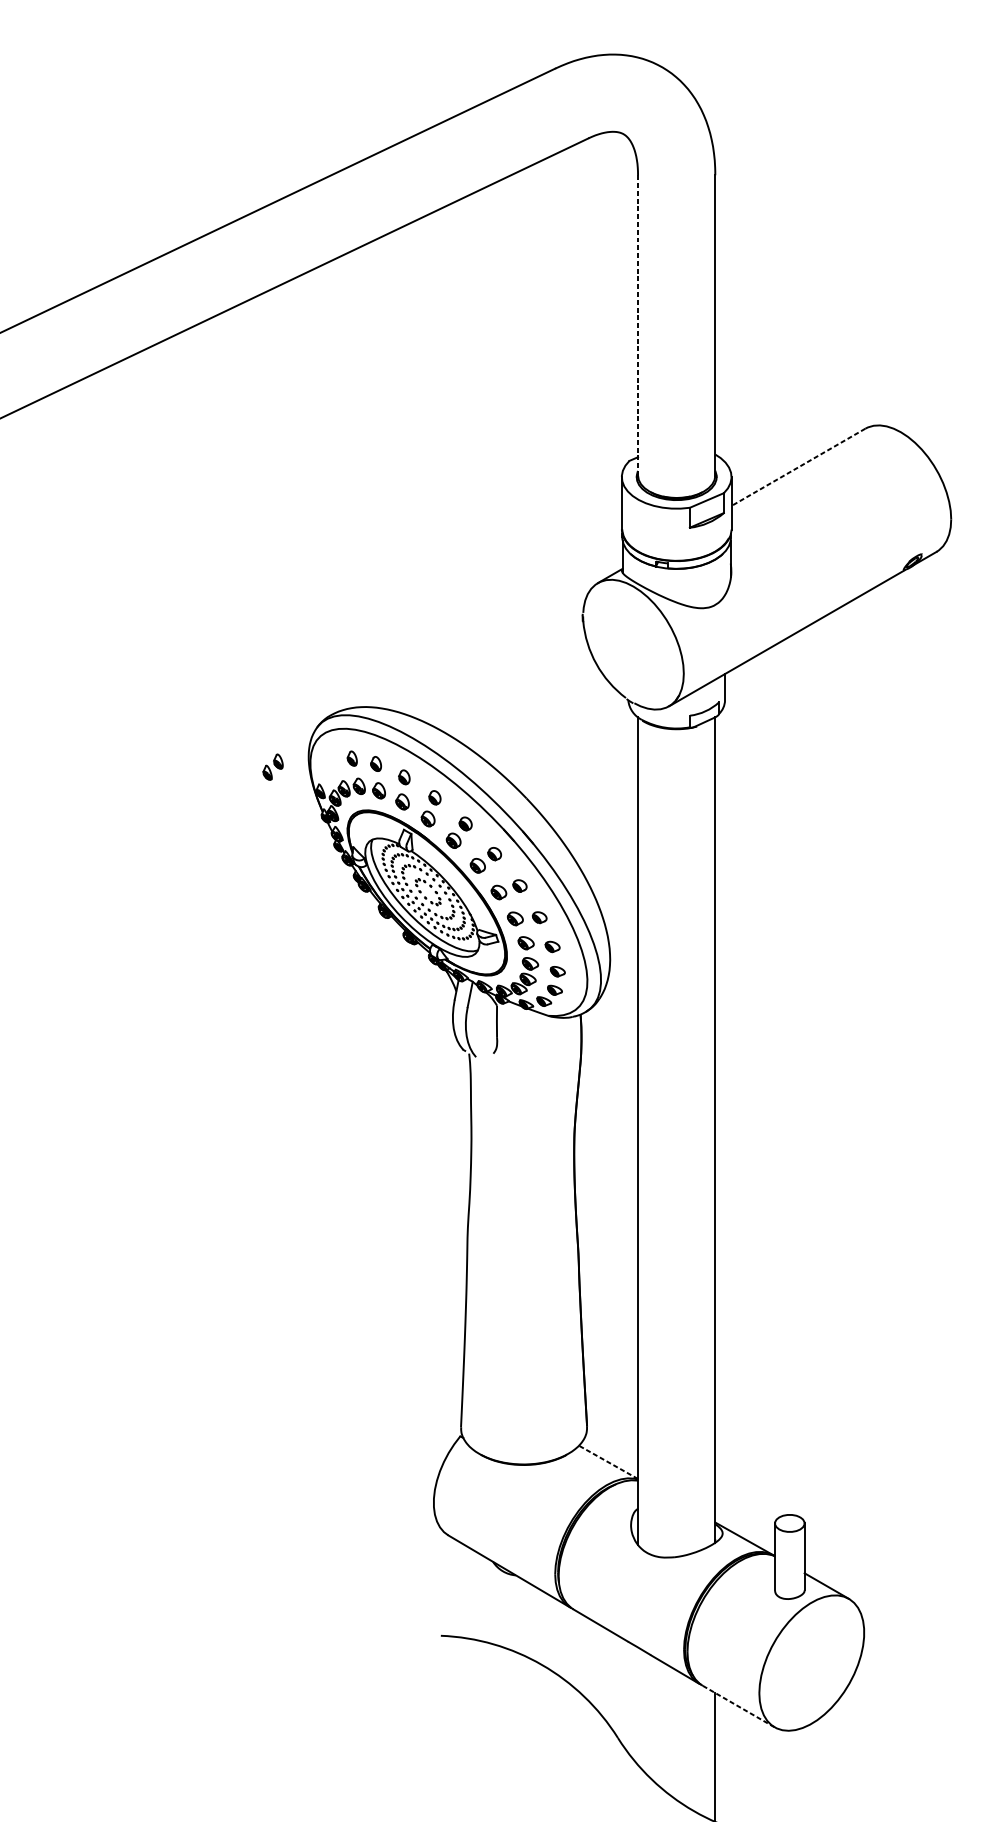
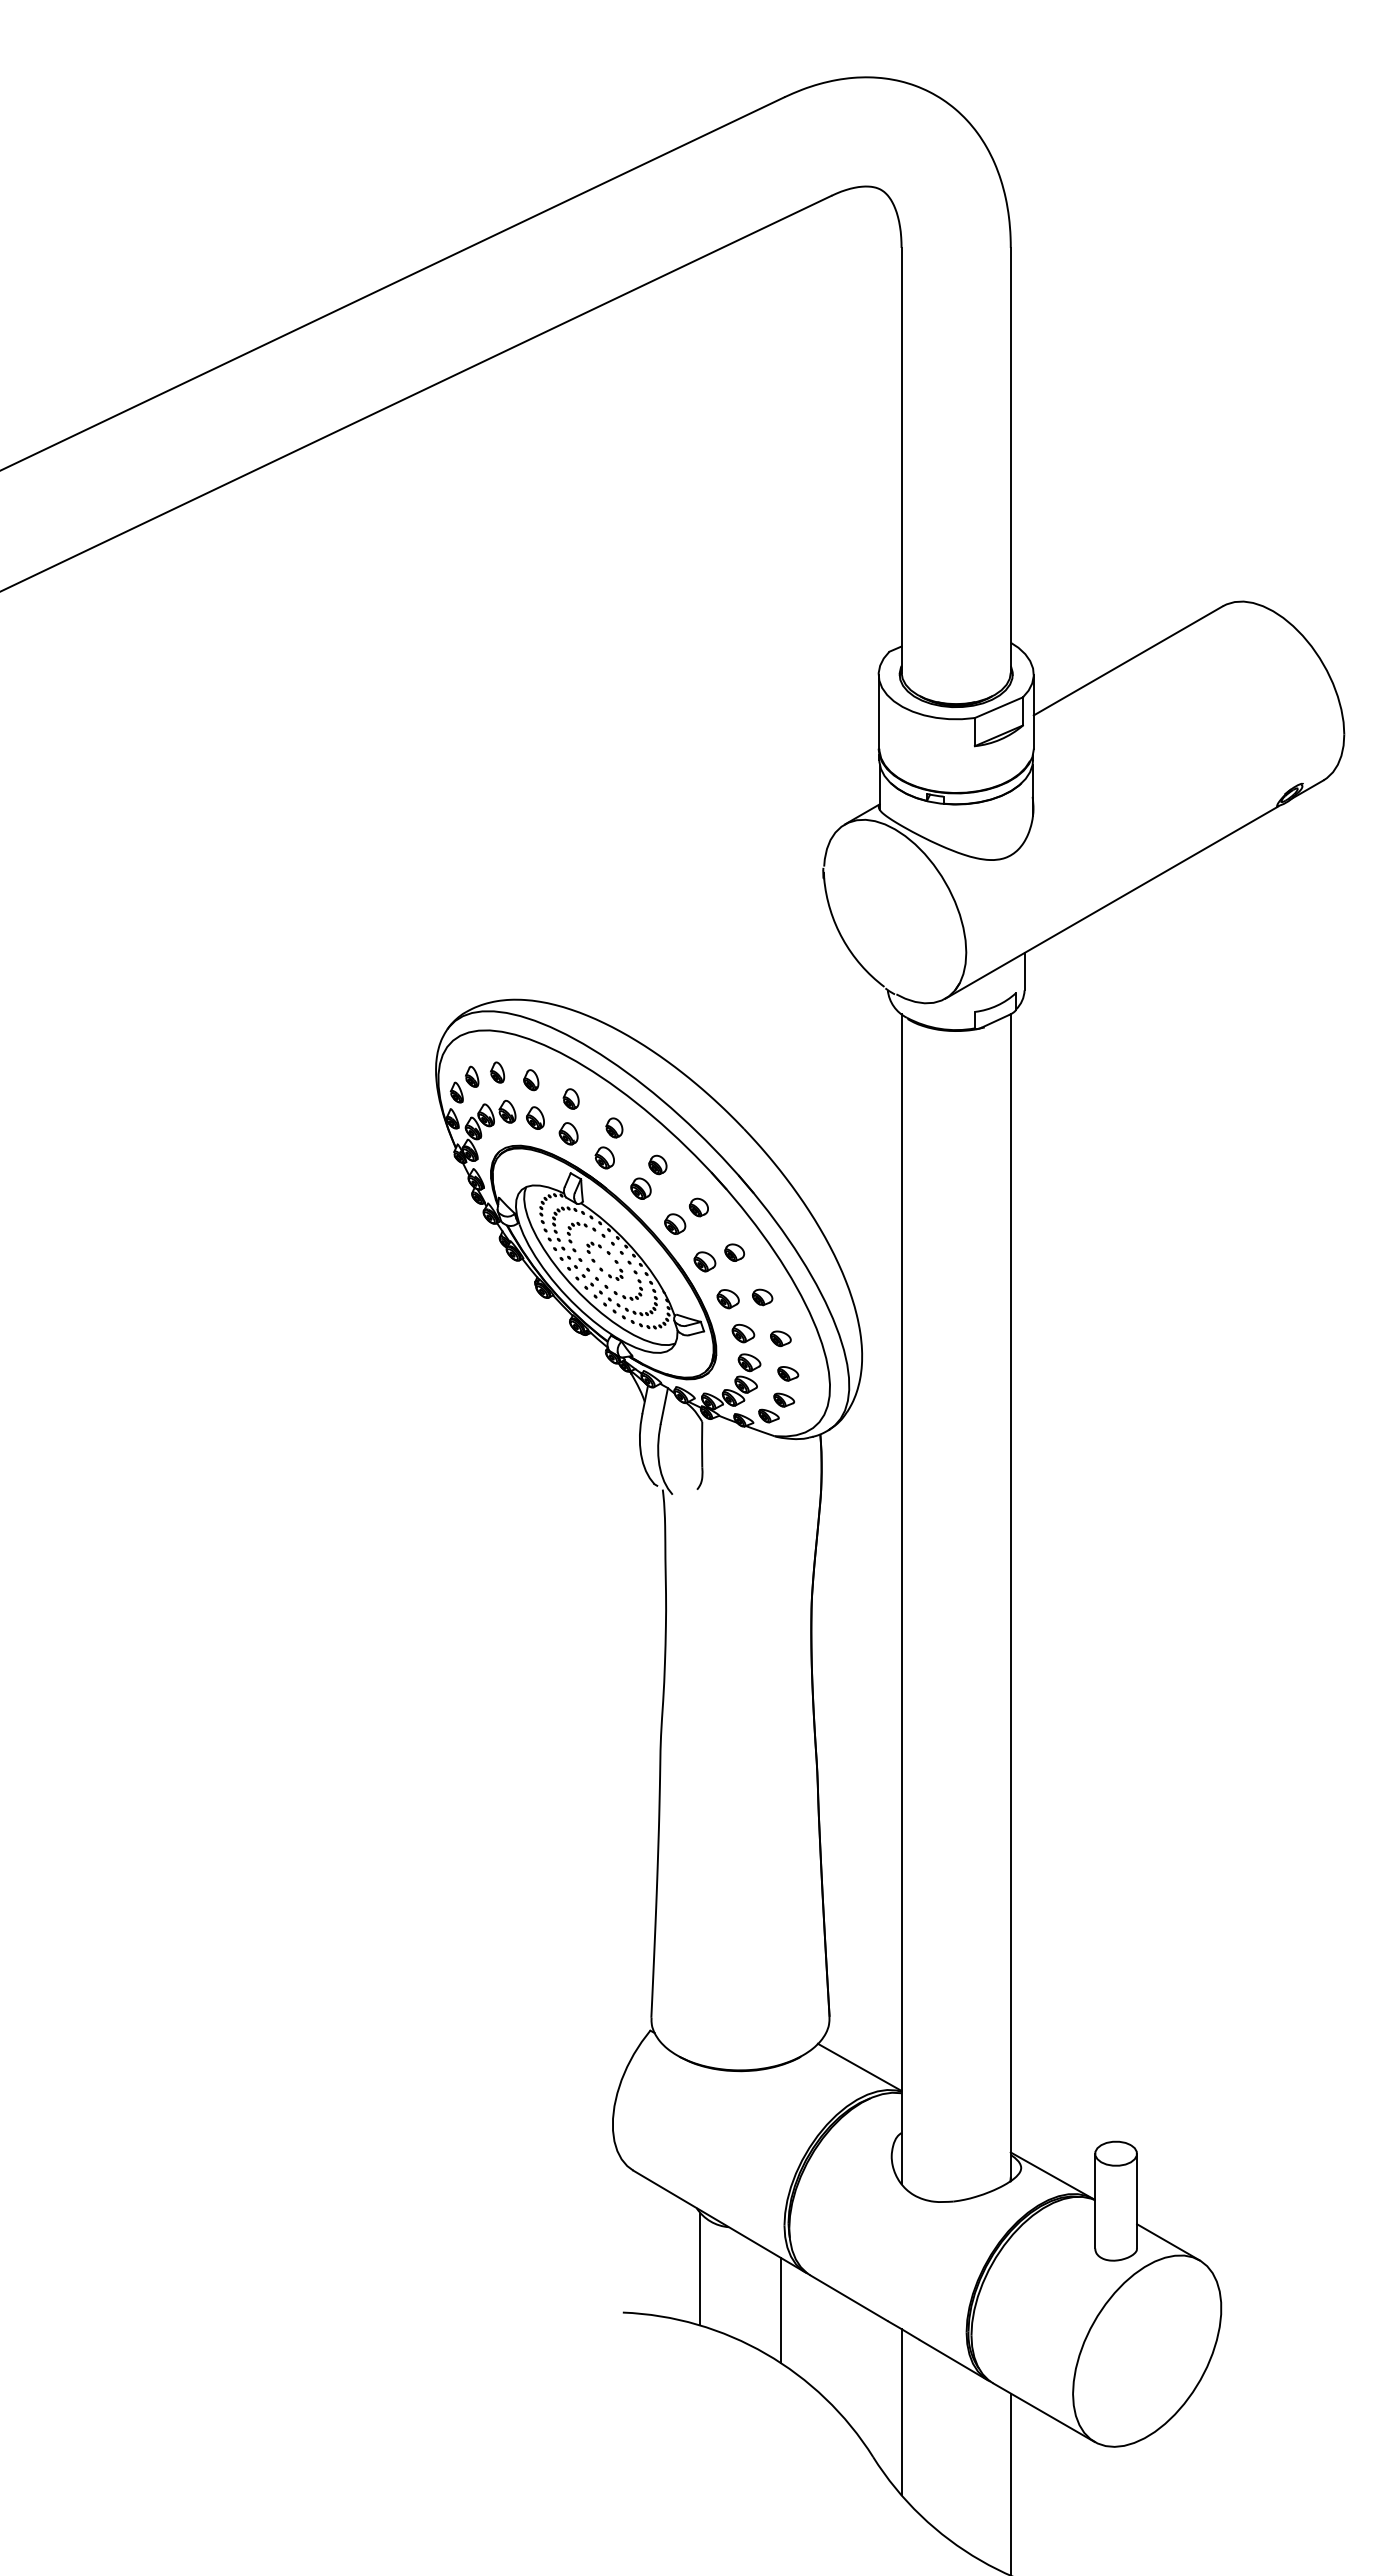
line: (637, 325) -> (901, 460), dashed -> solid
line: (797, 467) -> (1127, 661), dashed -> solid
part: (272, 767) -> (464, 1084), moved
line: (608, 1462) -> (859, 2067), dashed -> solid
line: (495, 1605) -> (700, 2269), added
line: (552, 1633) -> (780, 2309), added
line: (637, 1706) -> (901, 2412), added
line: (738, 1706) -> (1043, 2412), dashed -> solid

